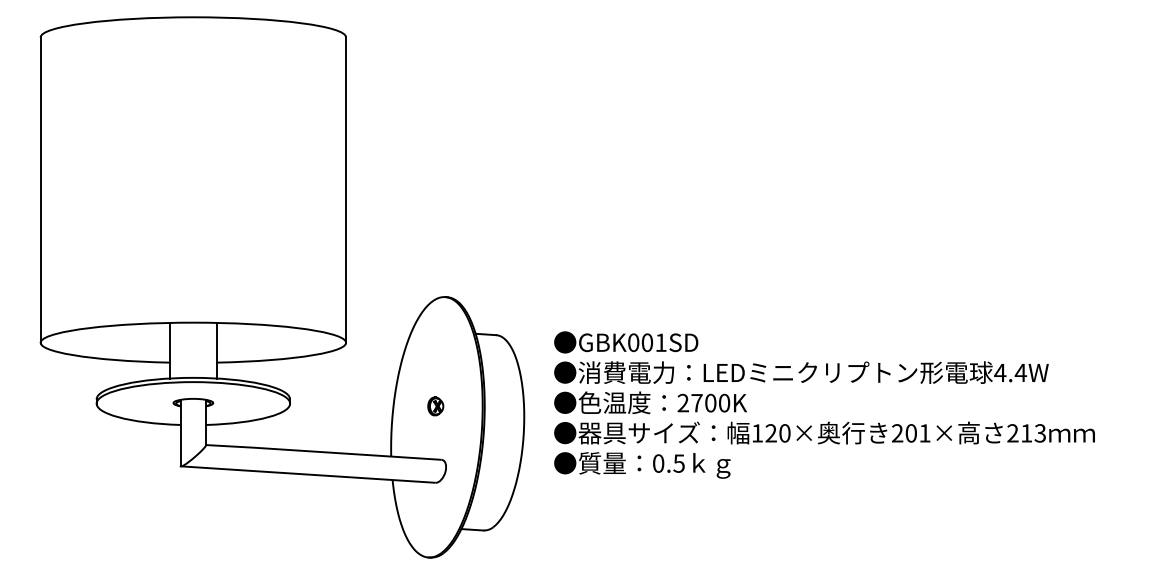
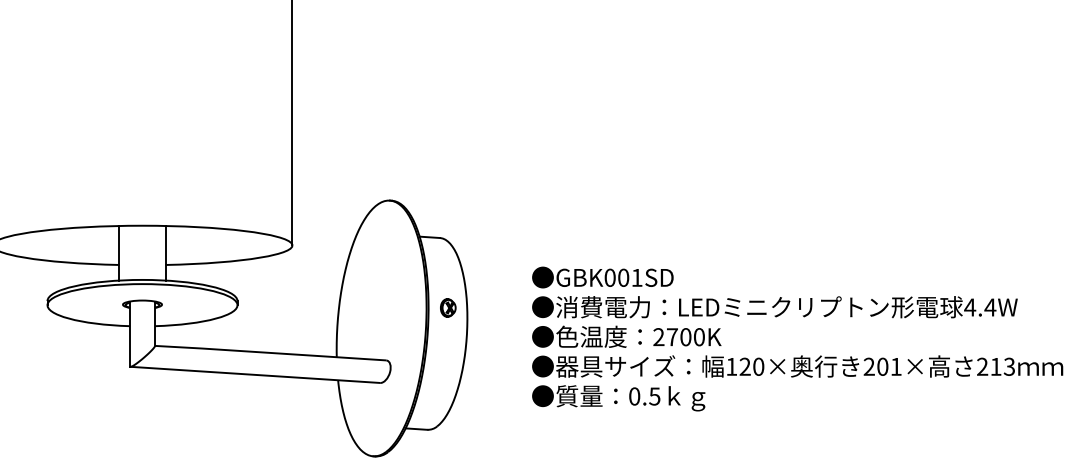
text: (824, 404) -> (797, 338), moved
part: (435, 406) -> (447, 308), moved

